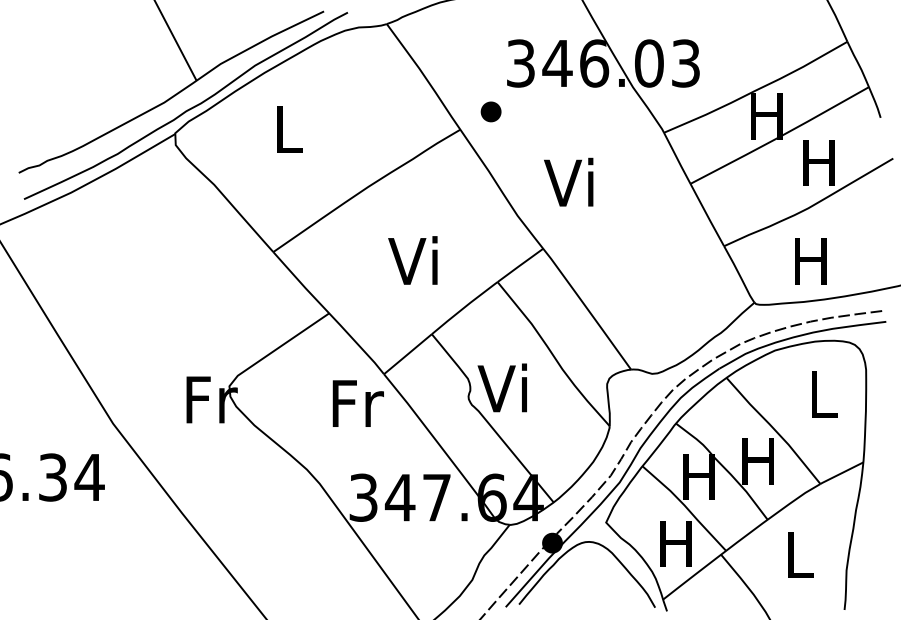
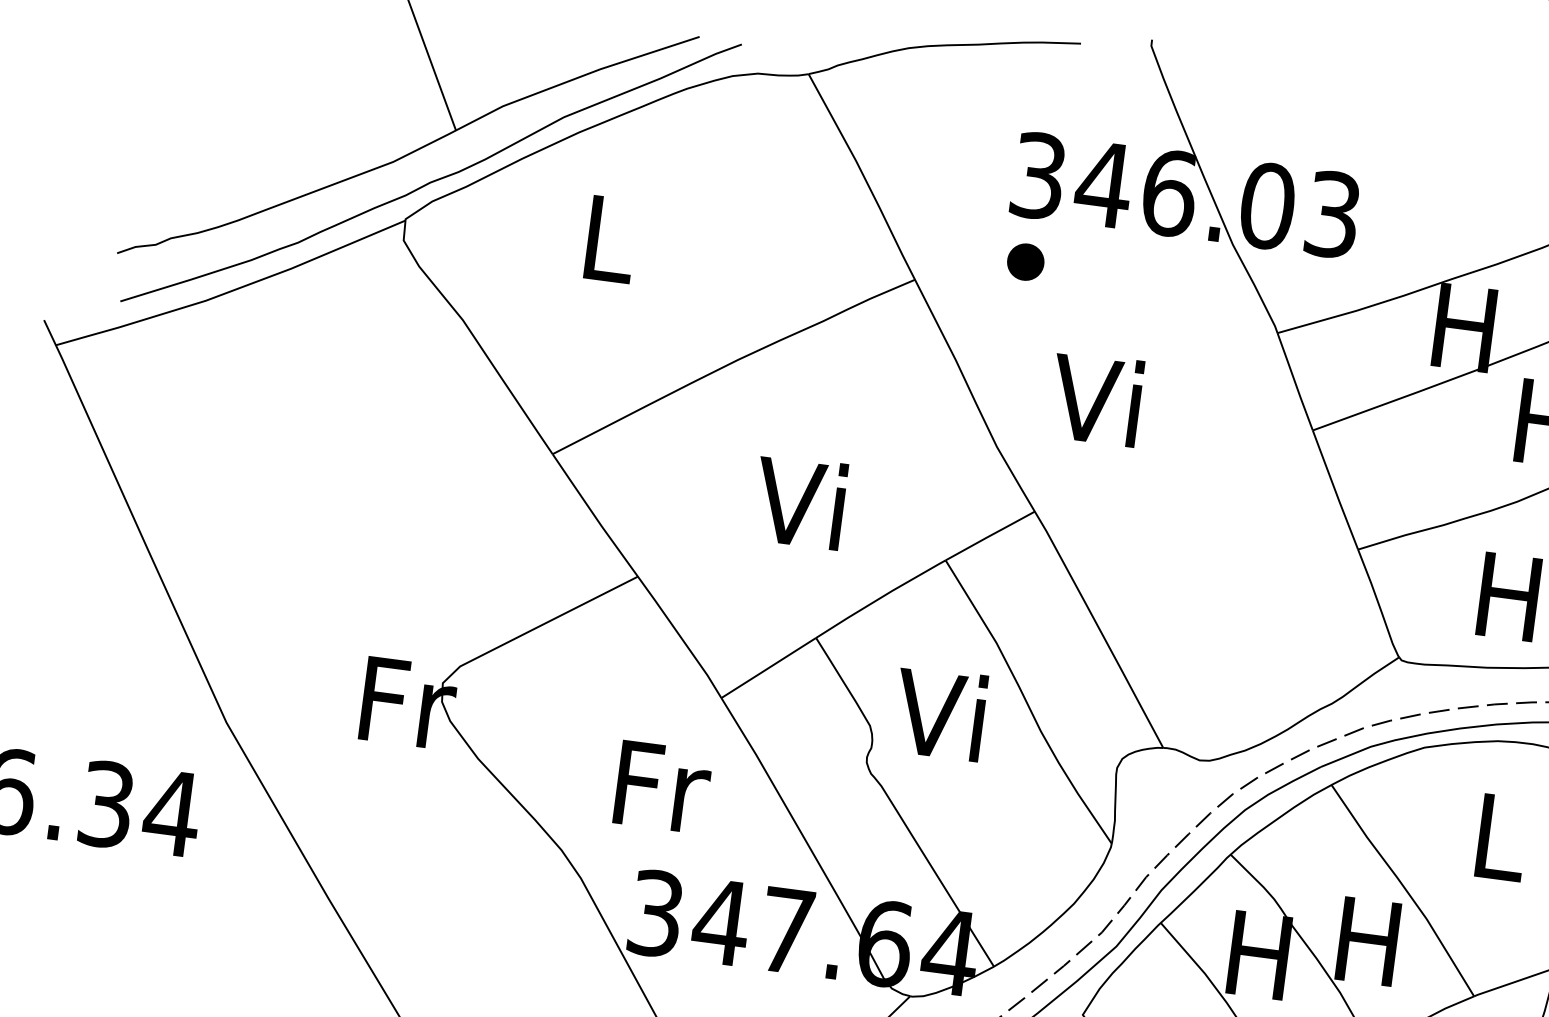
part: (490, 111) -> (1024, 261), moved
text: (501, 387) -> (938, 712), moved
text: (357, 403) -> (661, 786), moved

